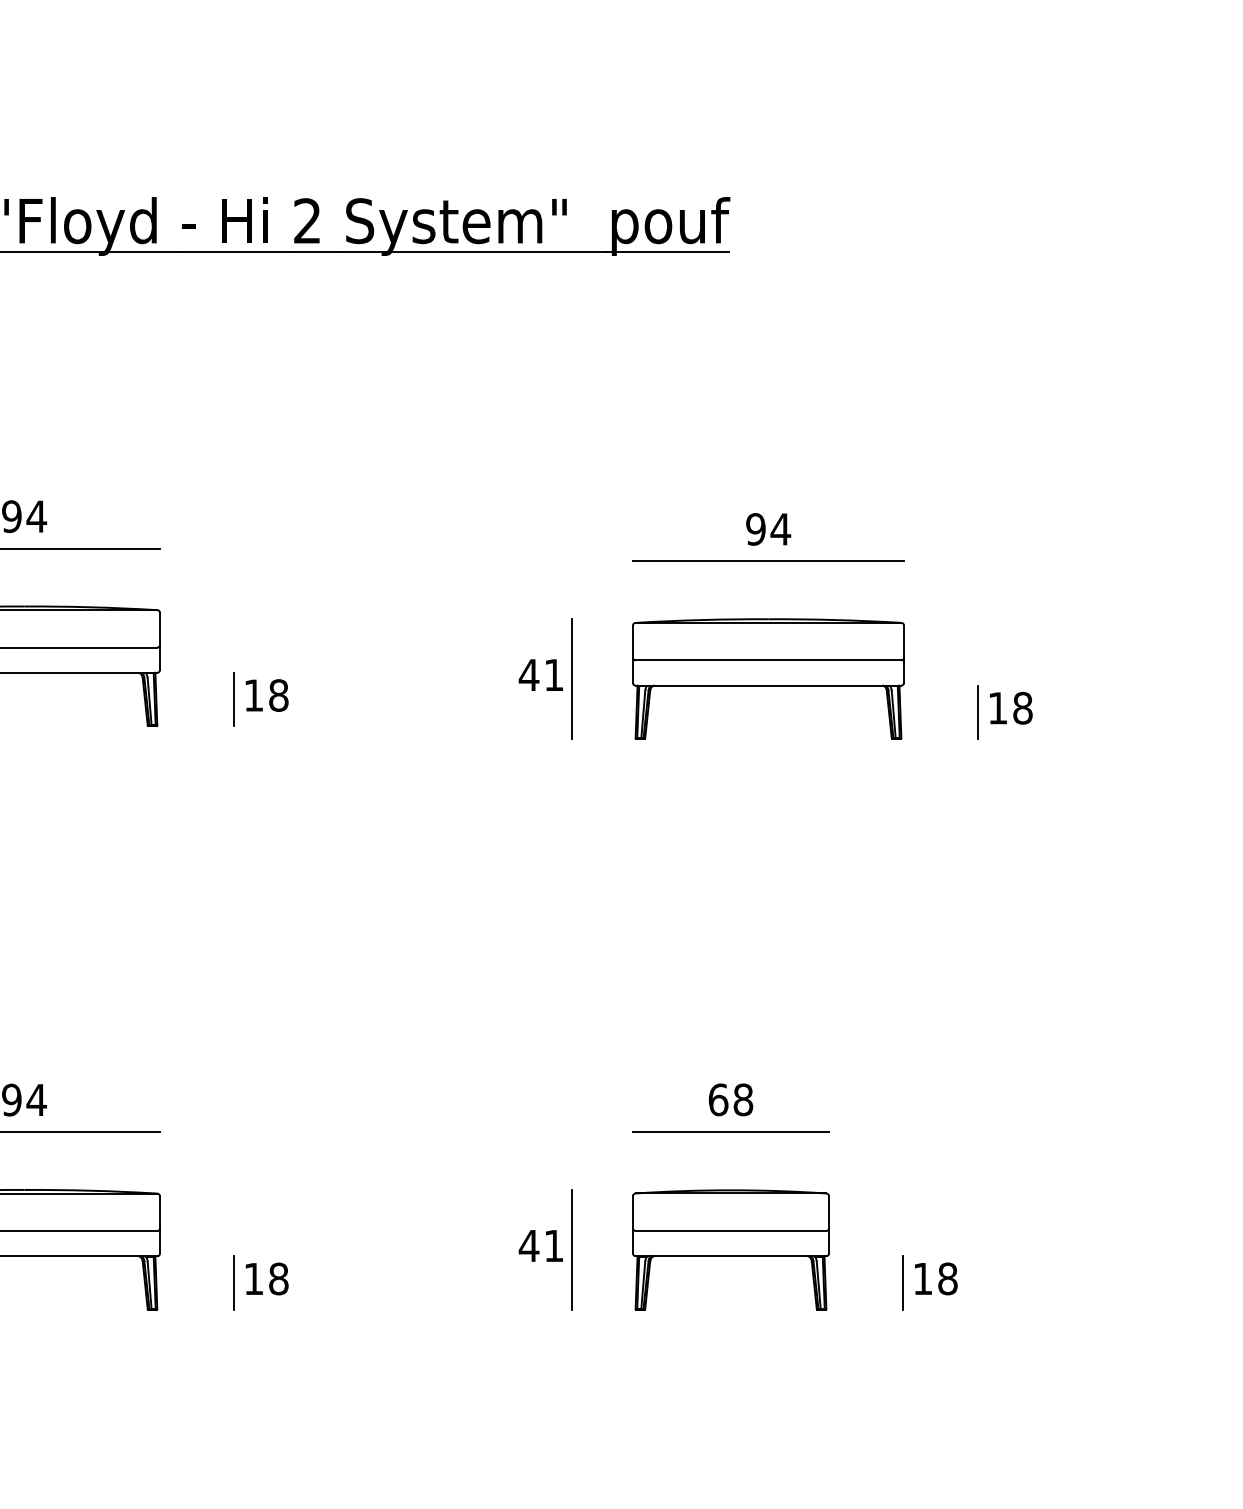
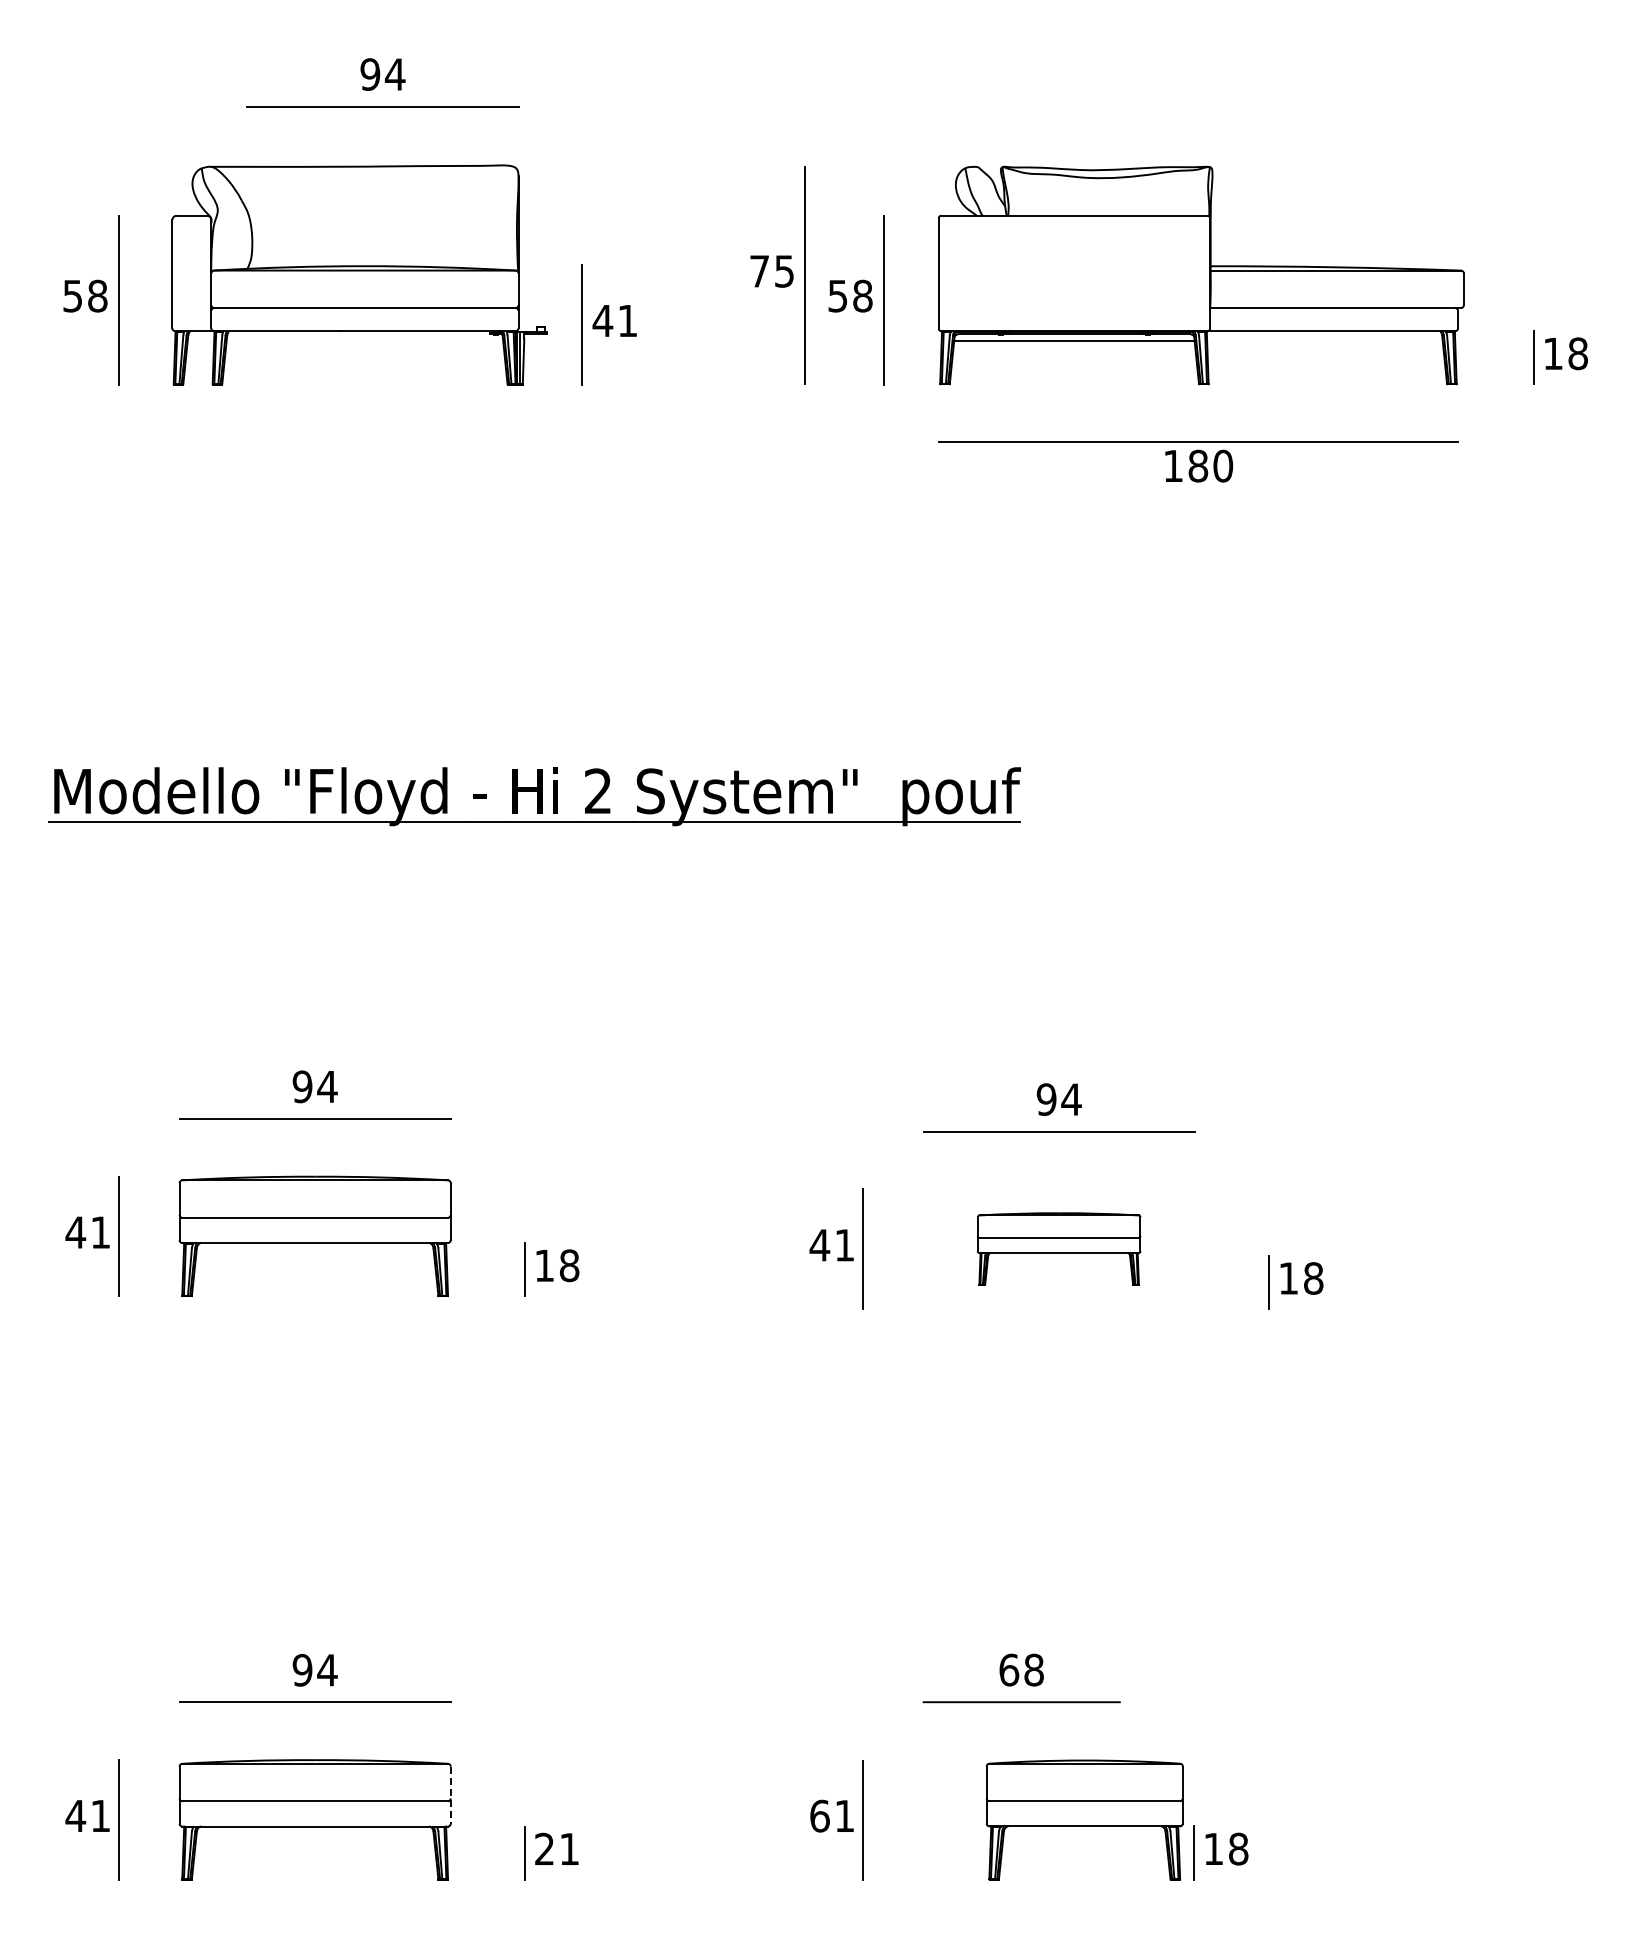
part: (767, 678) -> (1058, 1248), size x0.6
line: (159, 1225) -> (450, 1795), solid -> dashed
text: (528, 1245) -> (819, 1815), 41 -> 61
part: (730, 1249) -> (1084, 1819), moved
text: (266, 1278) -> (557, 1848), 18 -> 21

